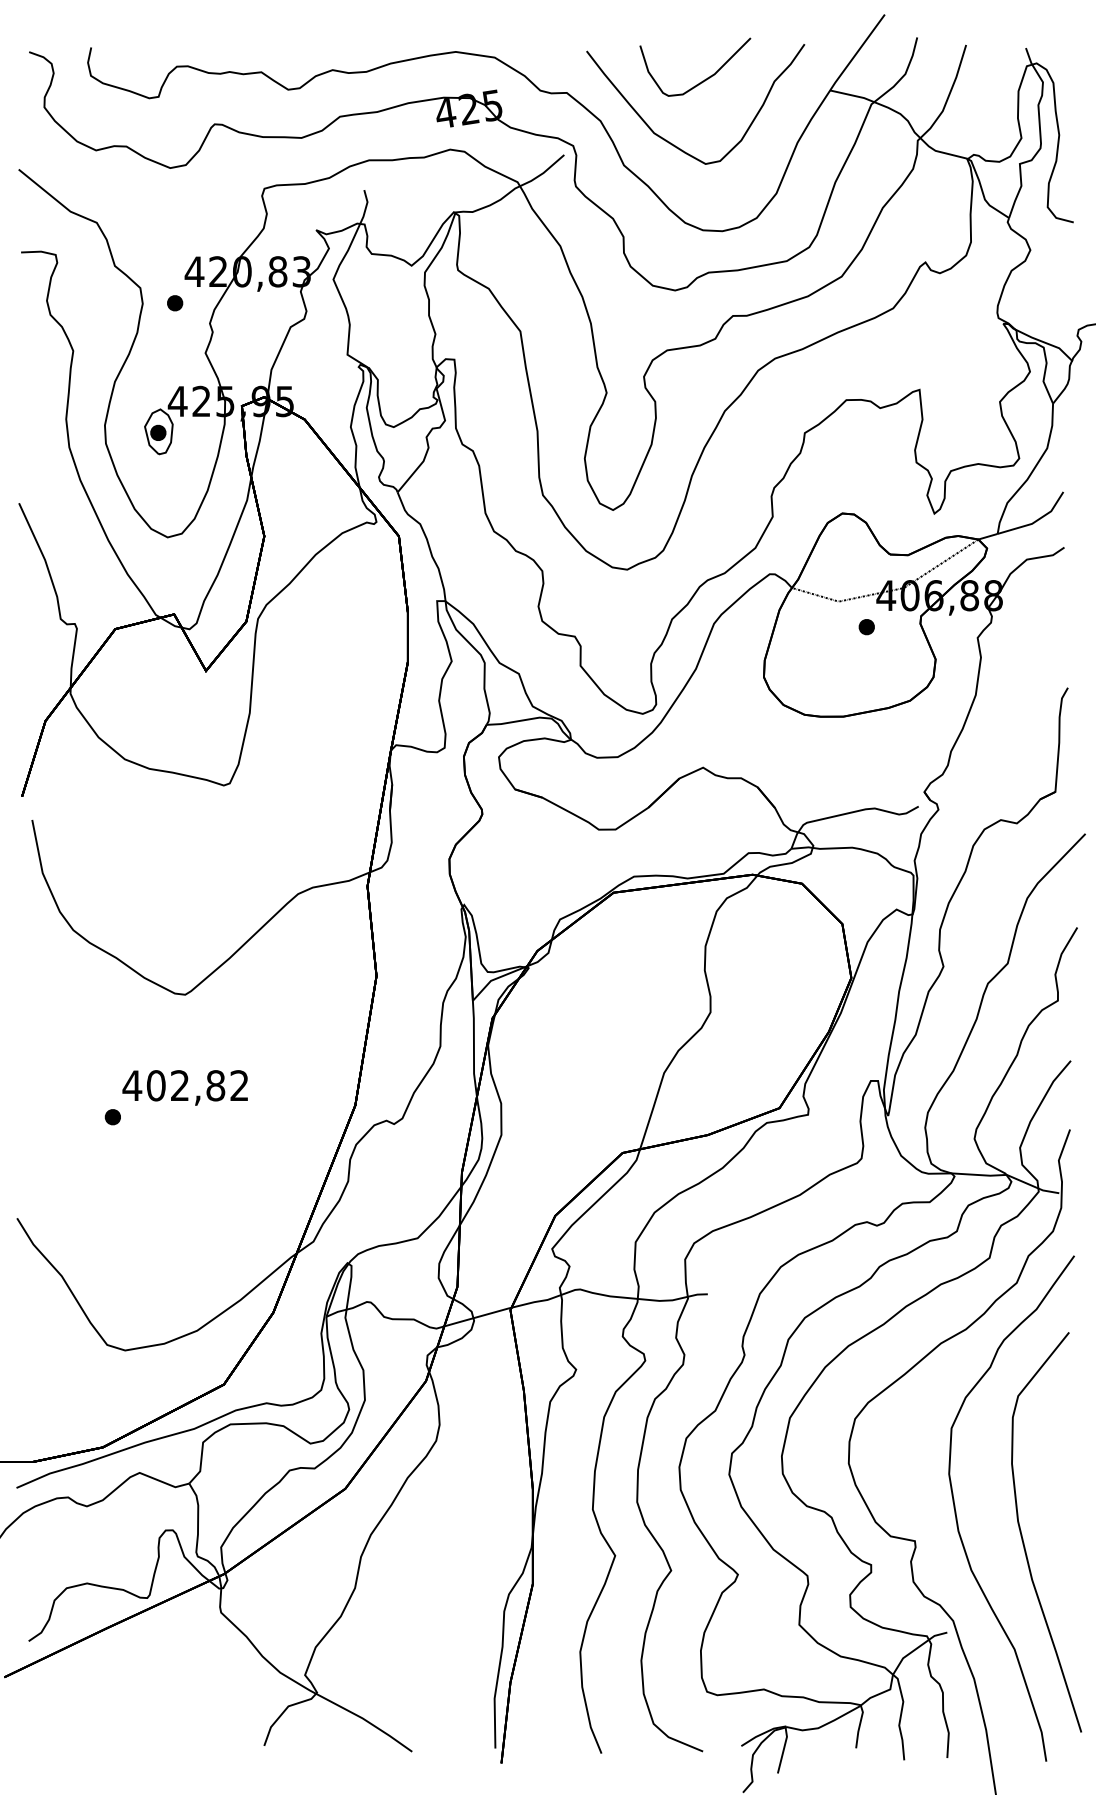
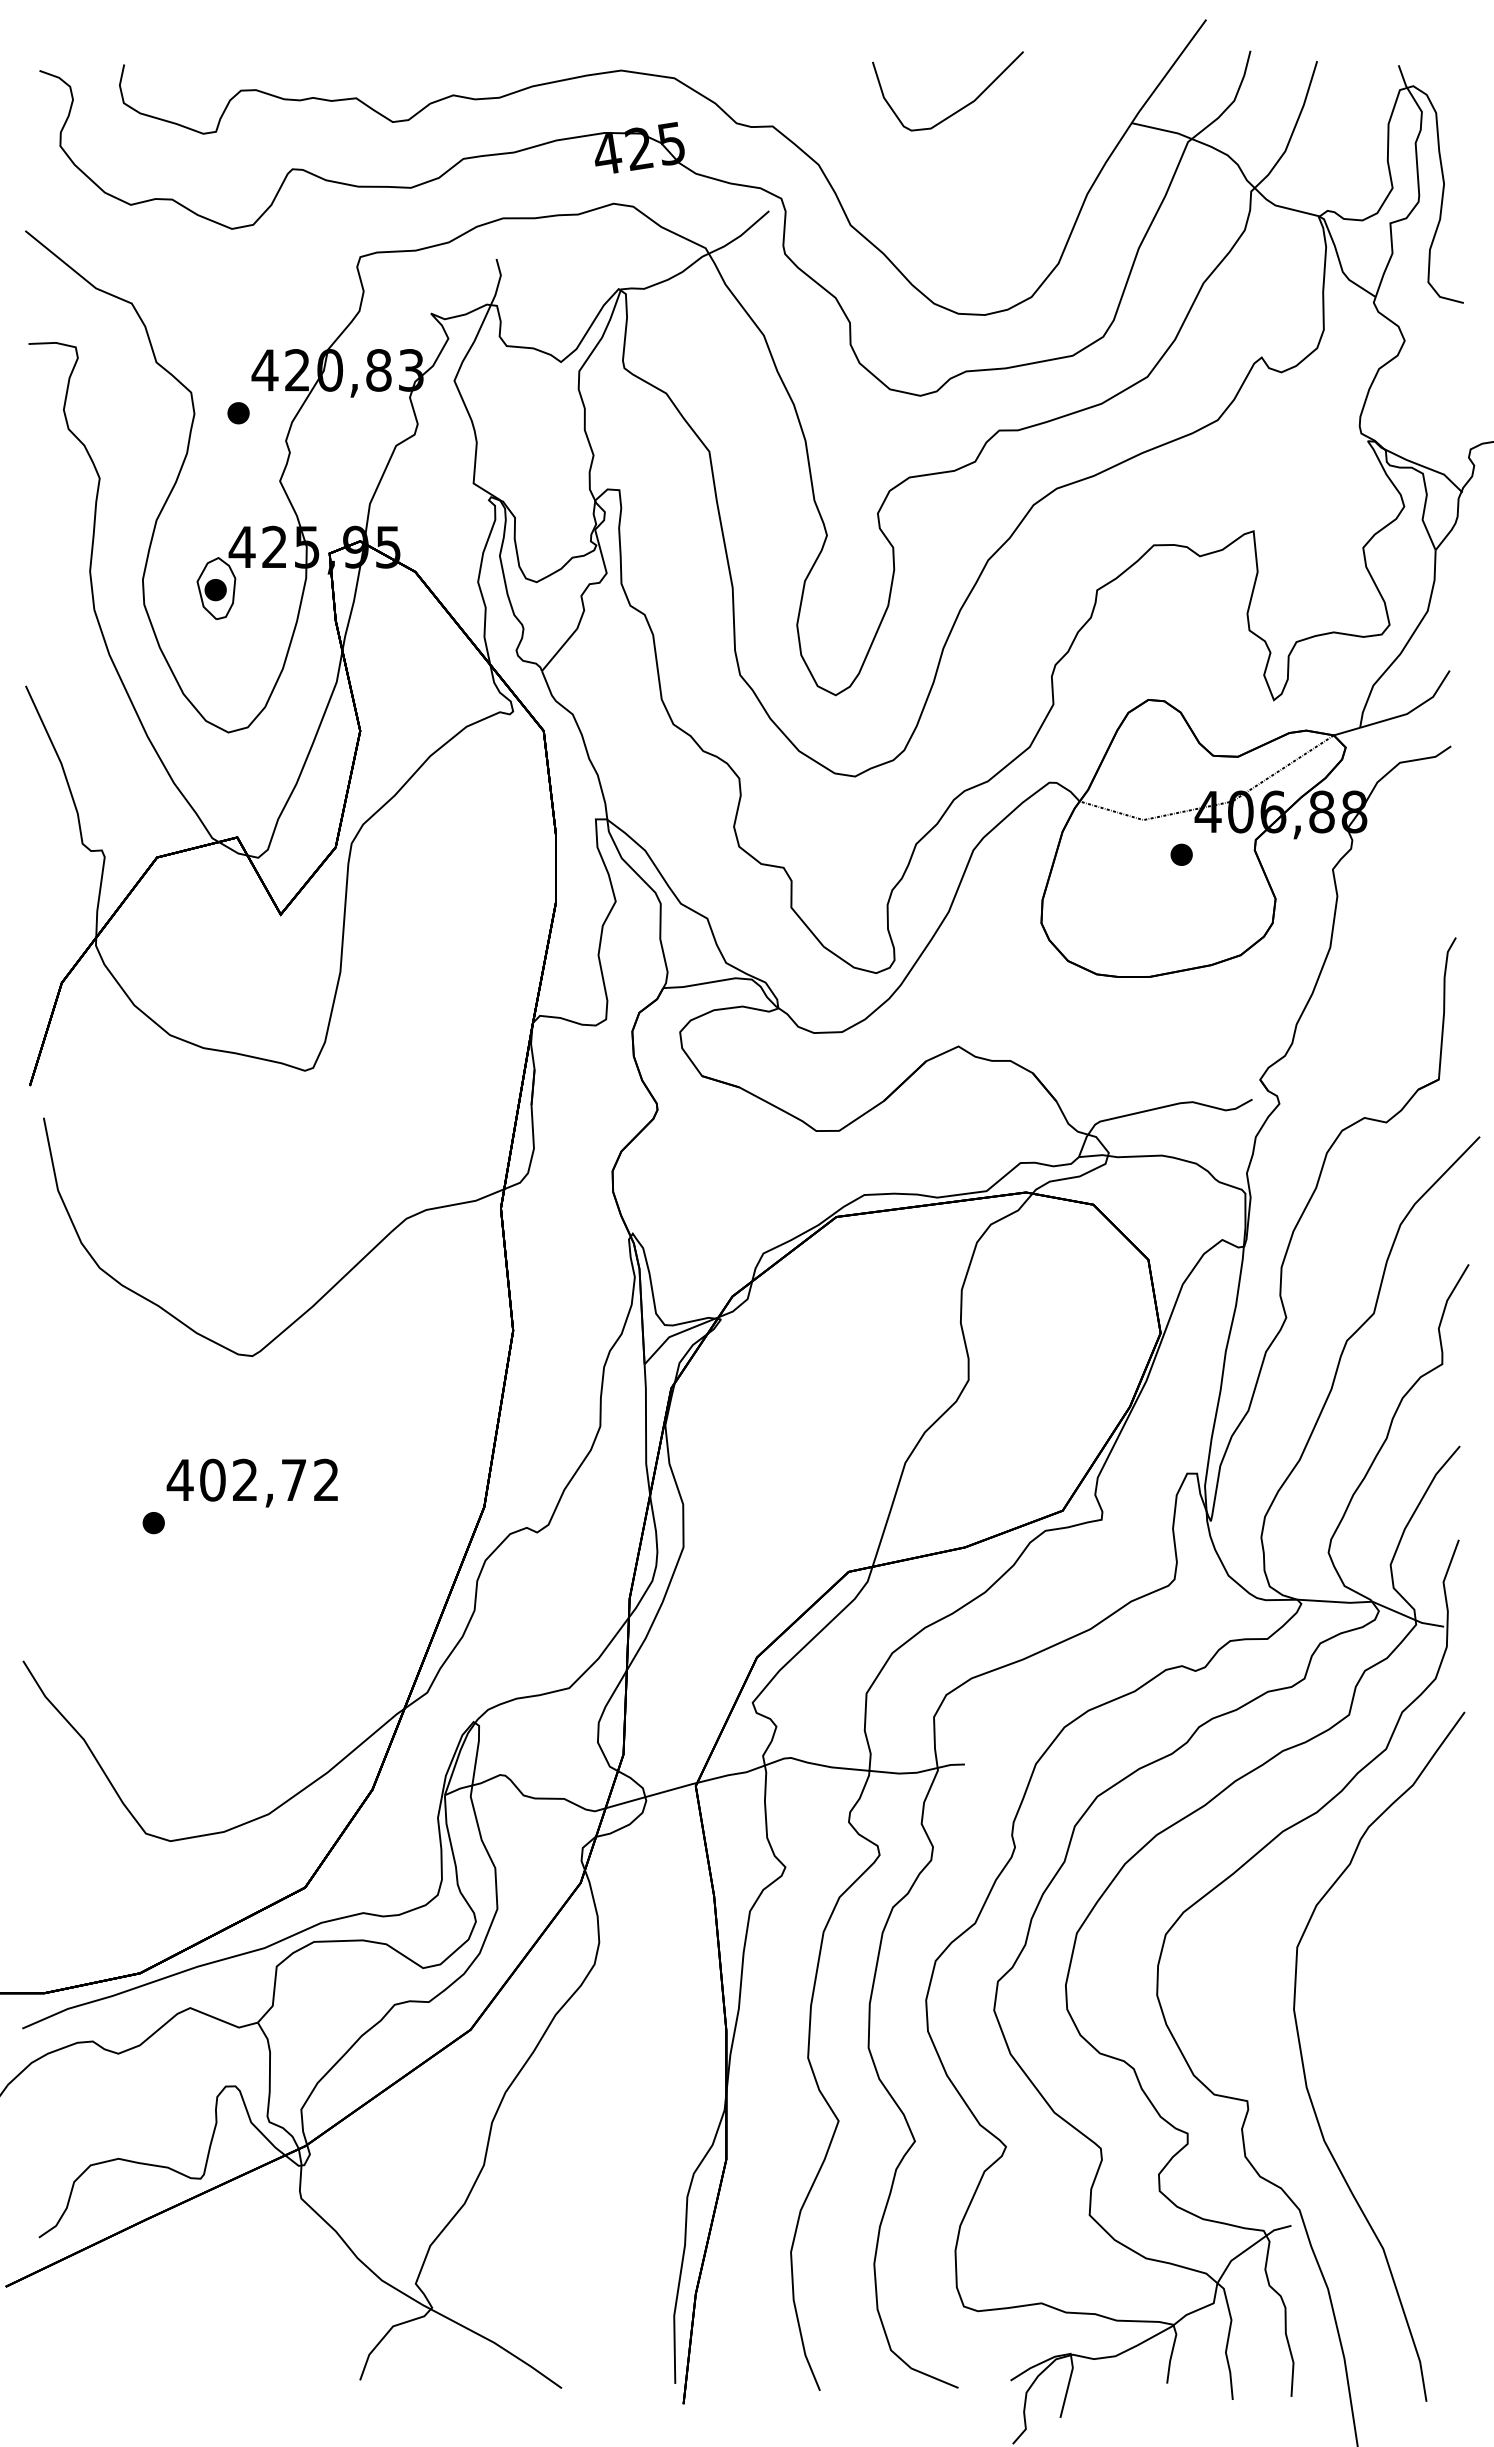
curve: (670, 142) -> (913, 193), removed
text: (215, 1085) -> (293, 1479), 402,82 -> 402,72
part: (1022, 1537) -> (1394, 2096), removed

